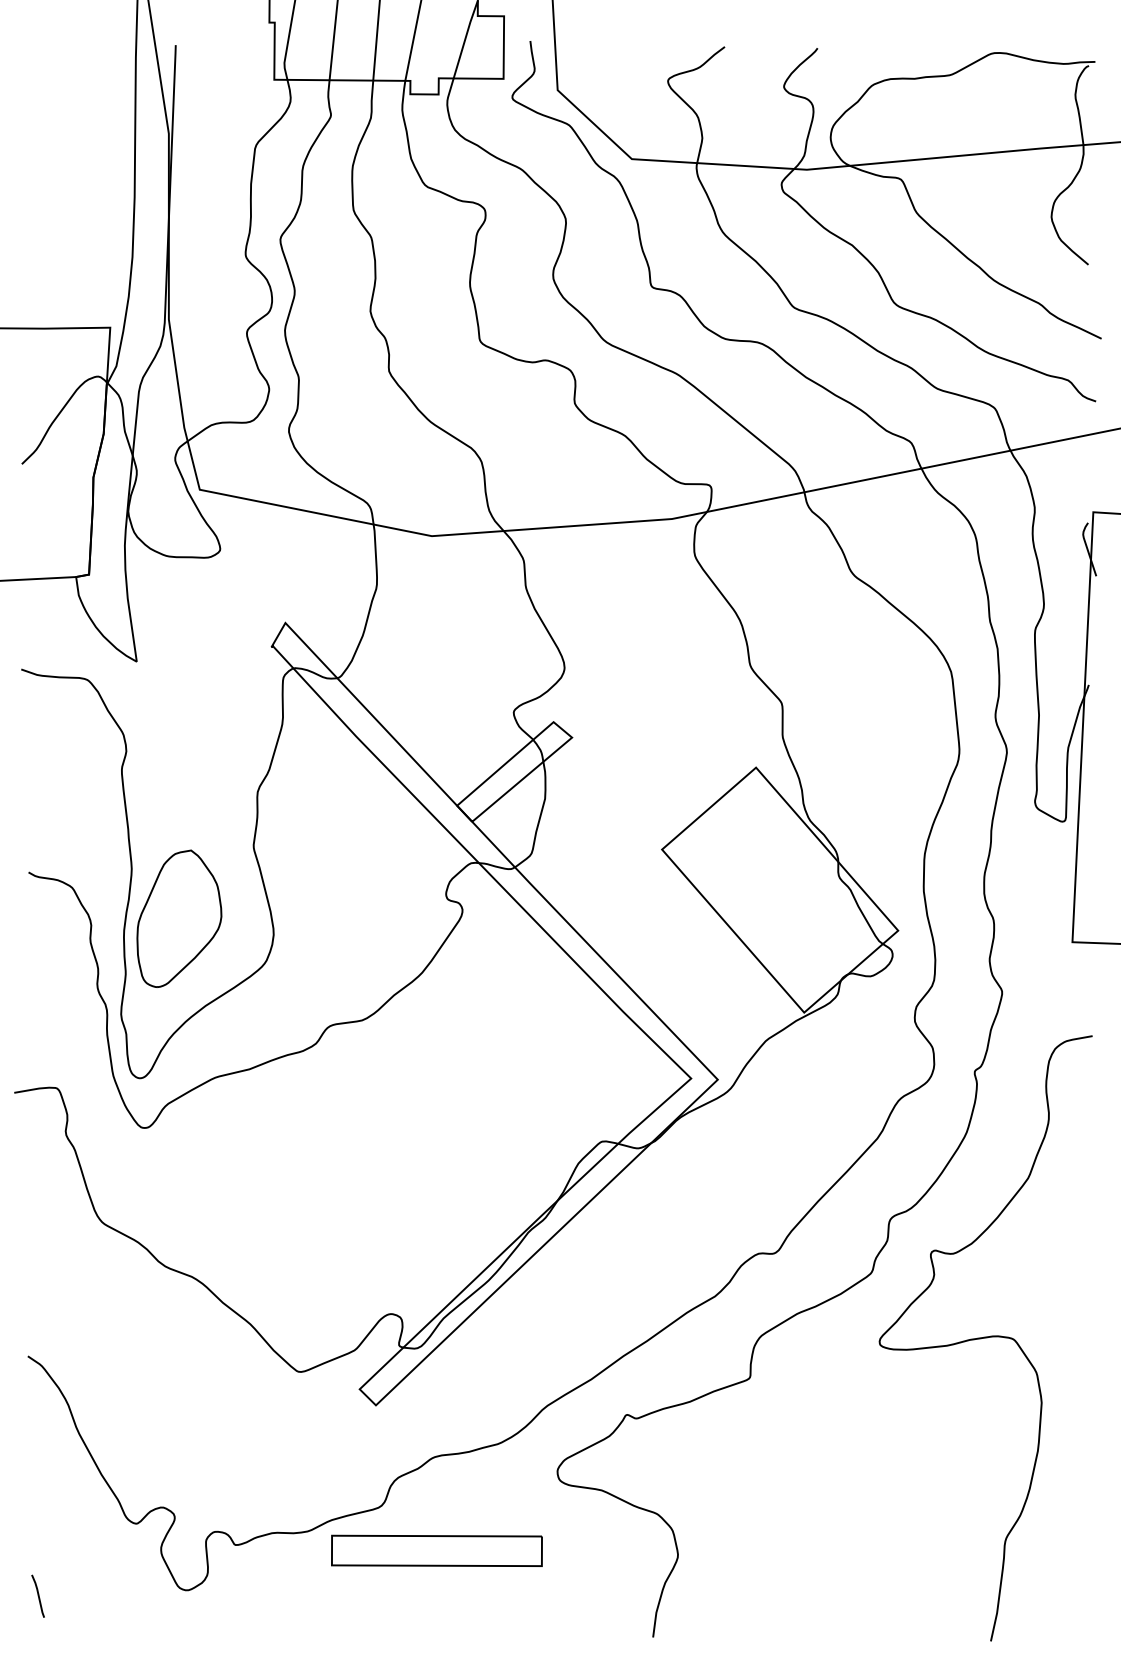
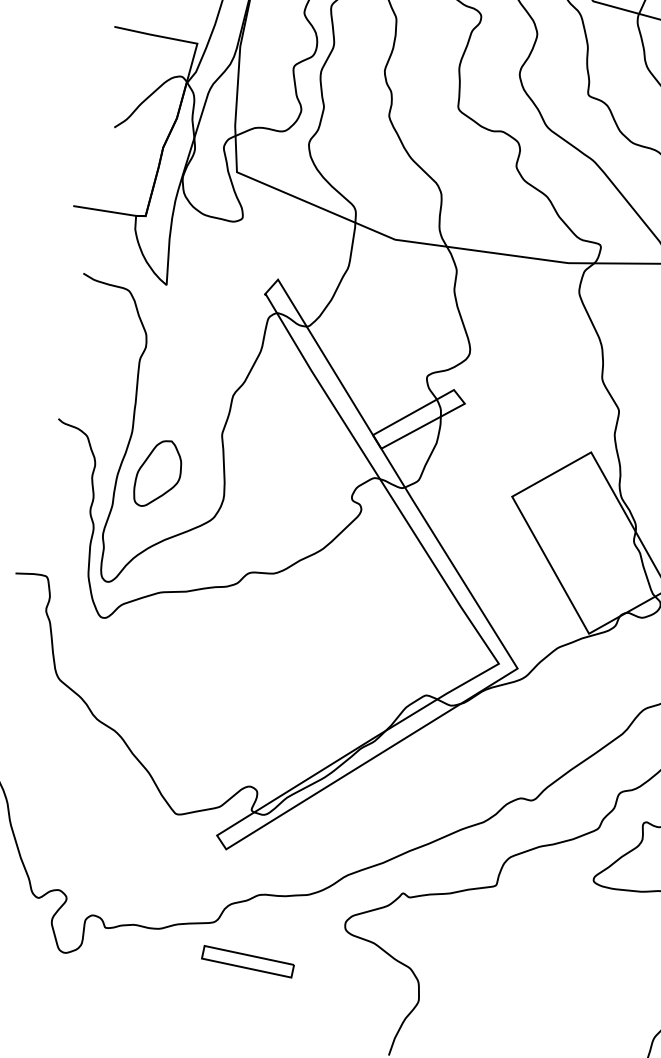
part: (179, 918) -> (158, 474), size x0.7
part: (436, 1550) -> (247, 961), size x0.6

